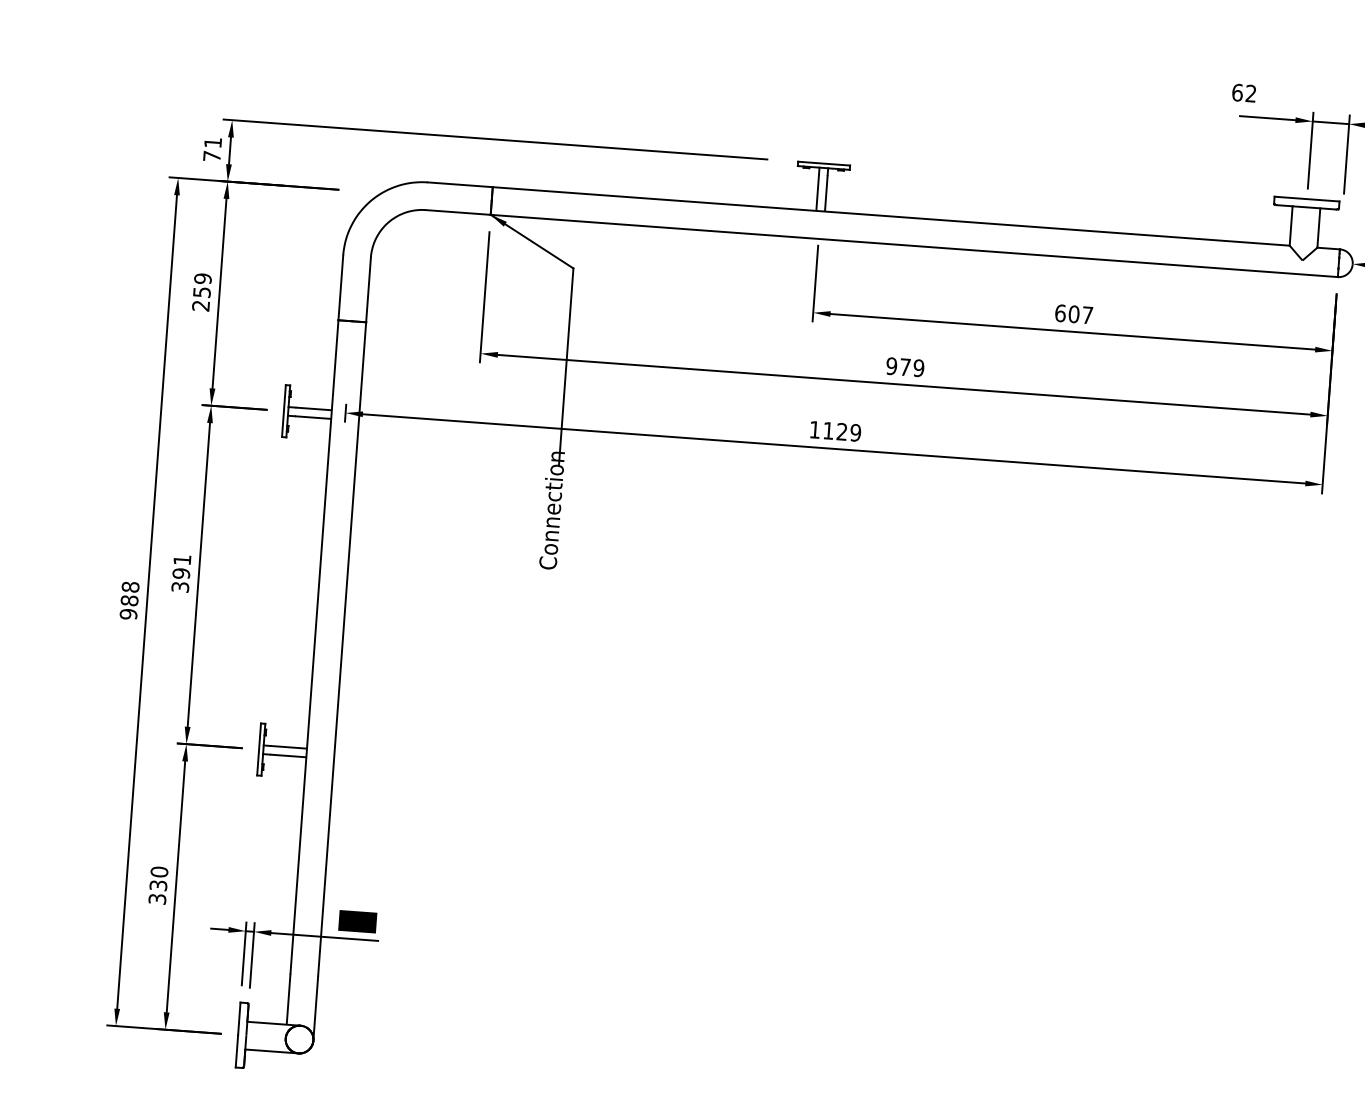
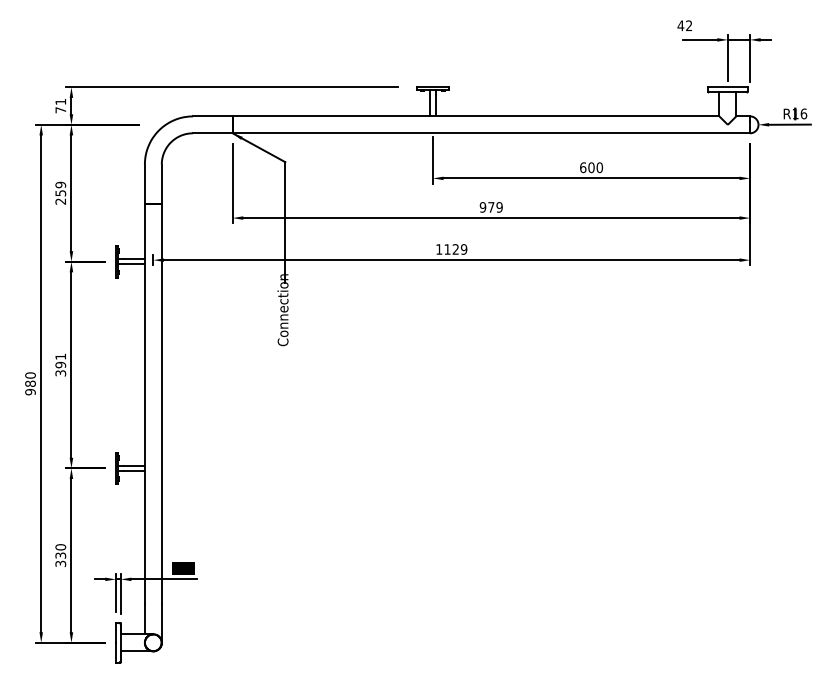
text: (1236, 92) -> (680, 25), 62 -> 42
text: (1087, 314) -> (599, 167), 607 -> 600
text: (130, 587) -> (30, 375), 988 -> 980

